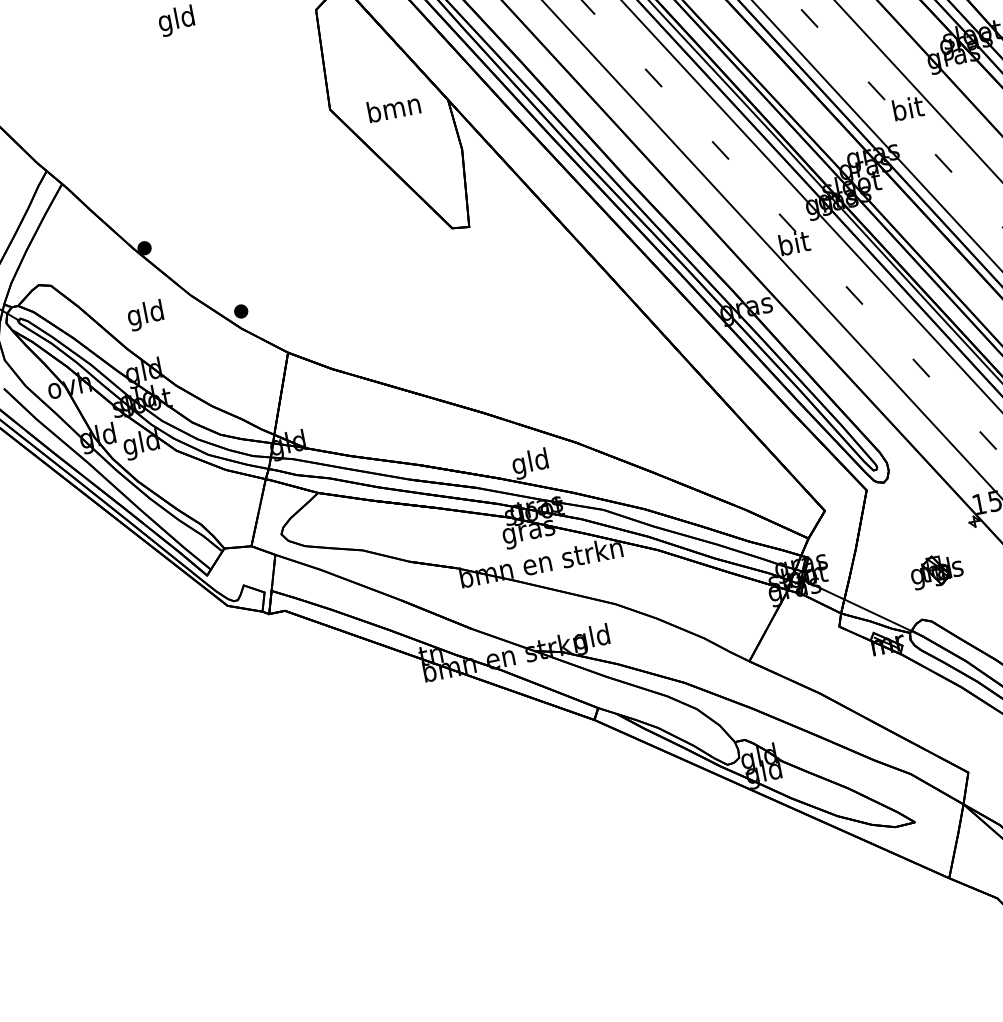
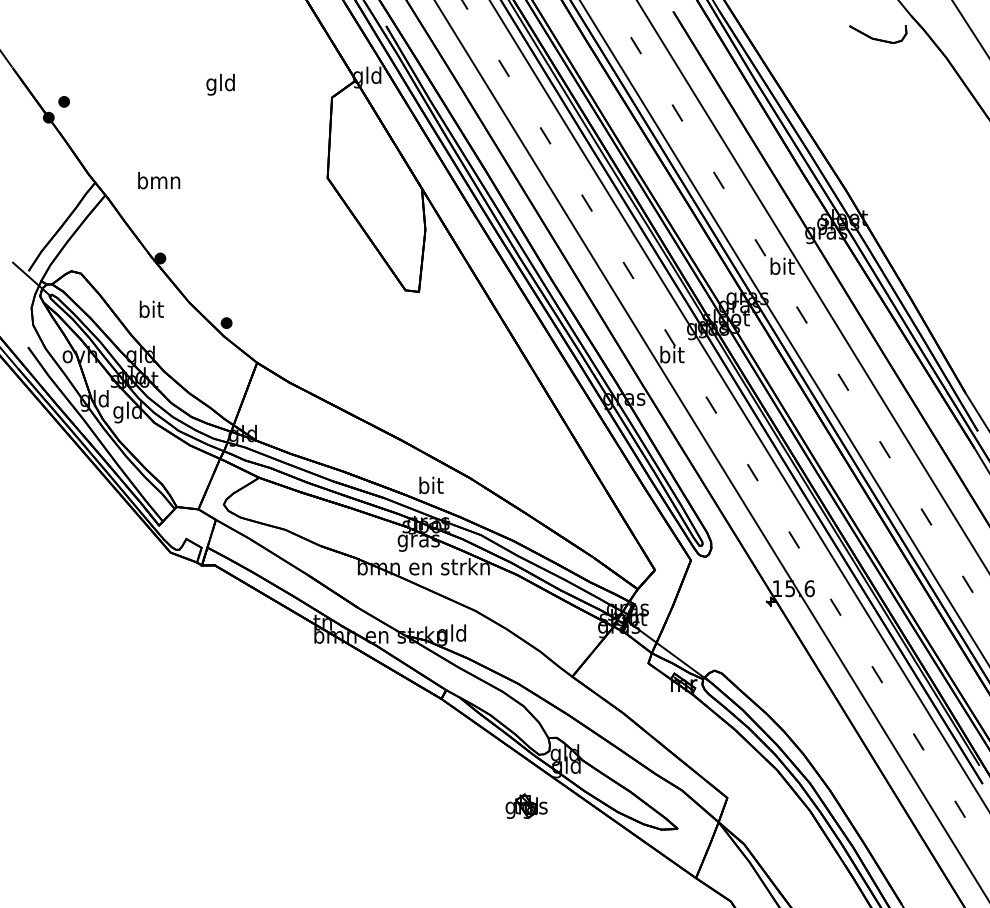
text: (394, 107) -> (159, 180), moved
text: (145, 315) -> (150, 311), gld -> bit
text: (530, 463) -> (430, 487), gld -> bit
part: (936, 569) -> (526, 805), moved

